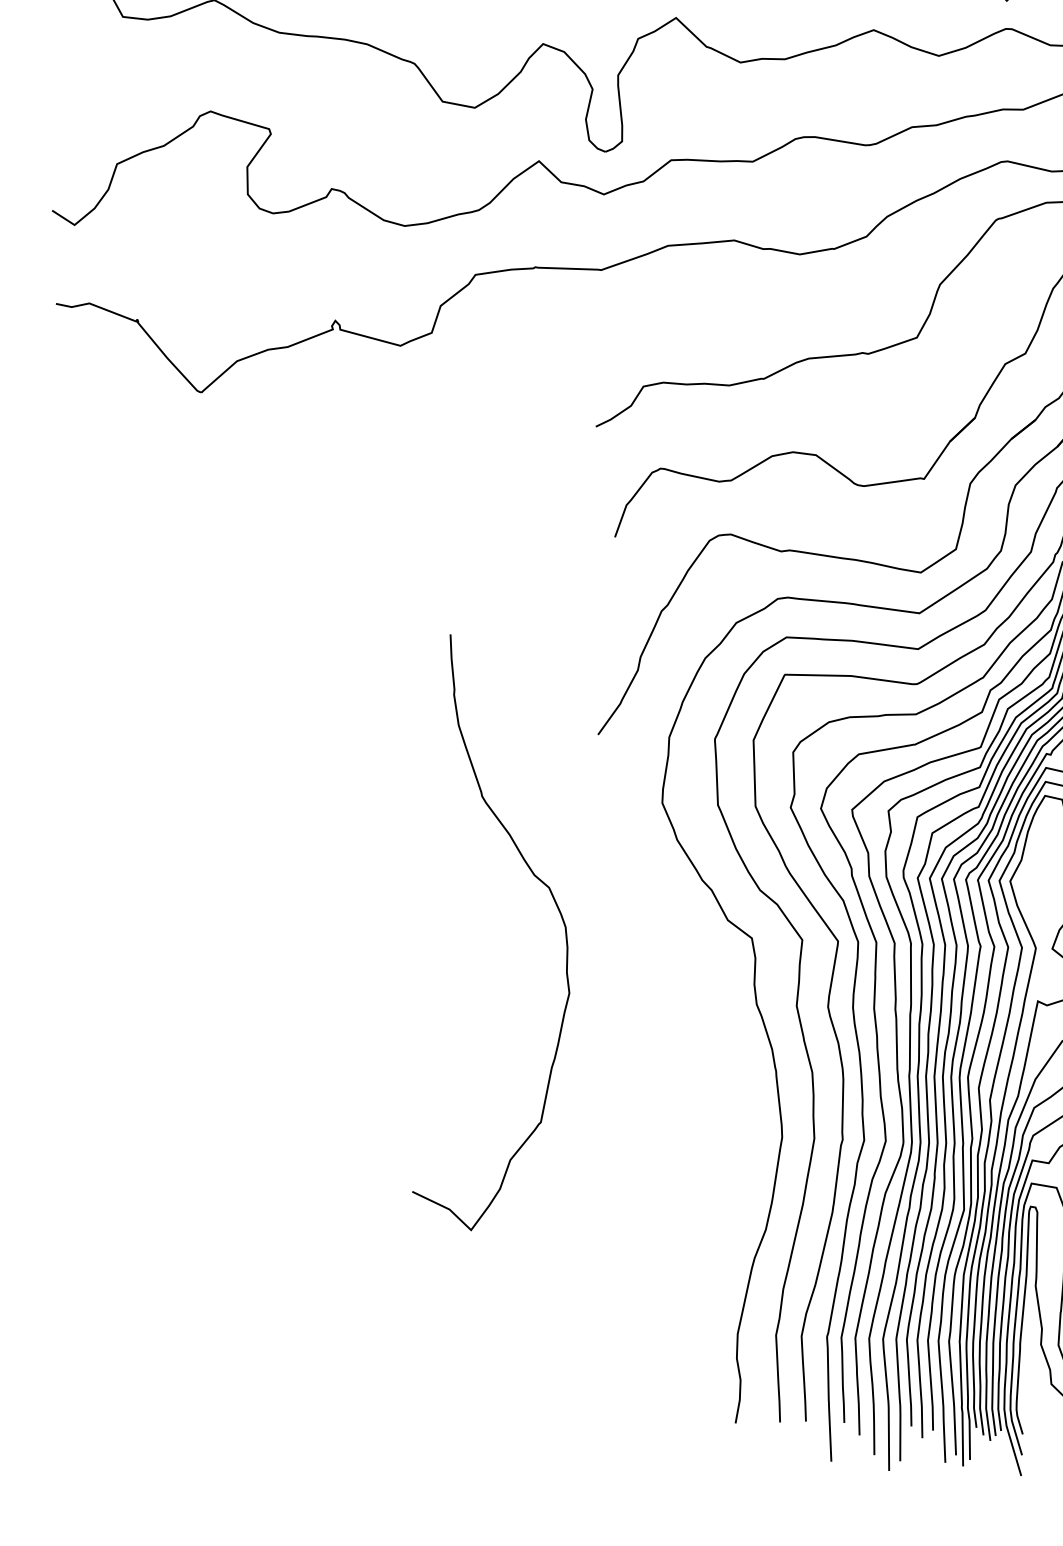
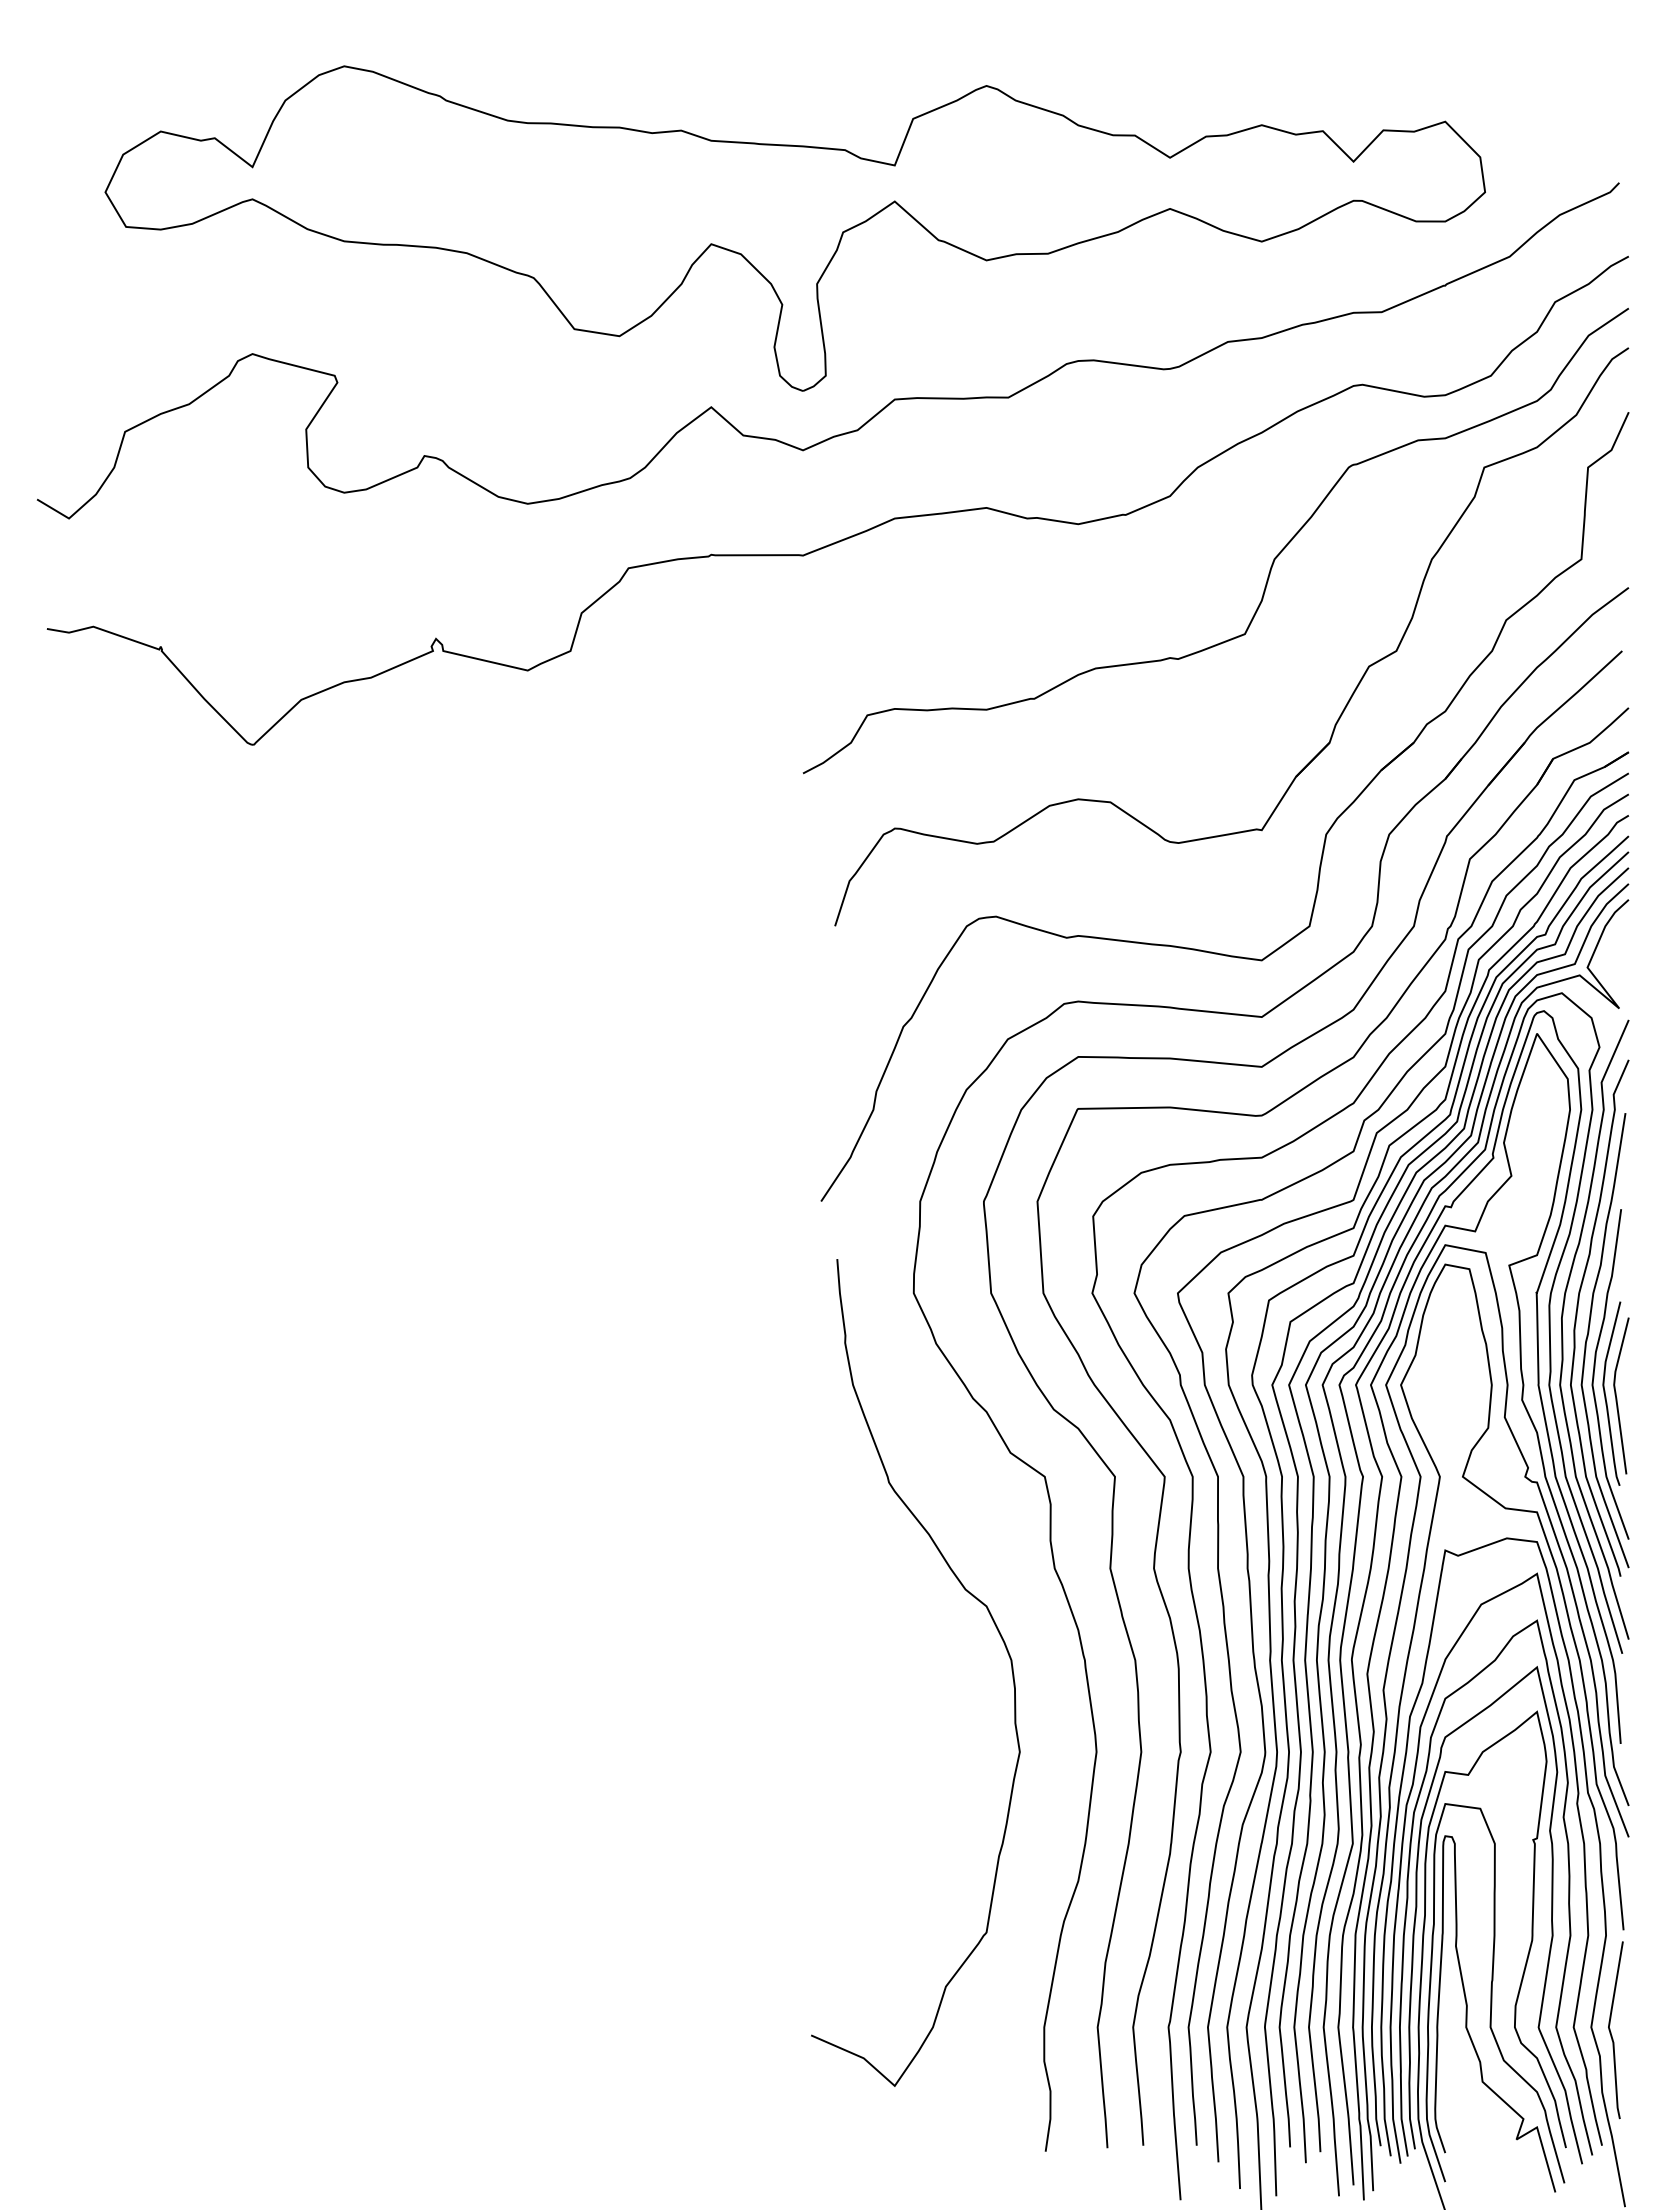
curve: (556, 906) -> (997, 1631), moved

